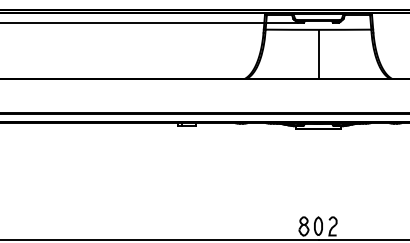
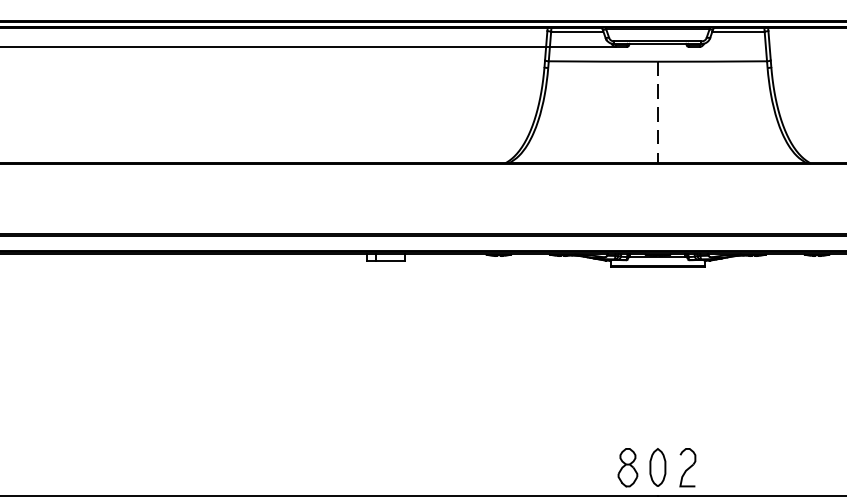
line: (318, 54) -> (657, 112), solid -> dashed

